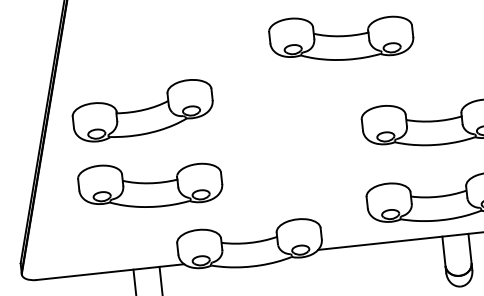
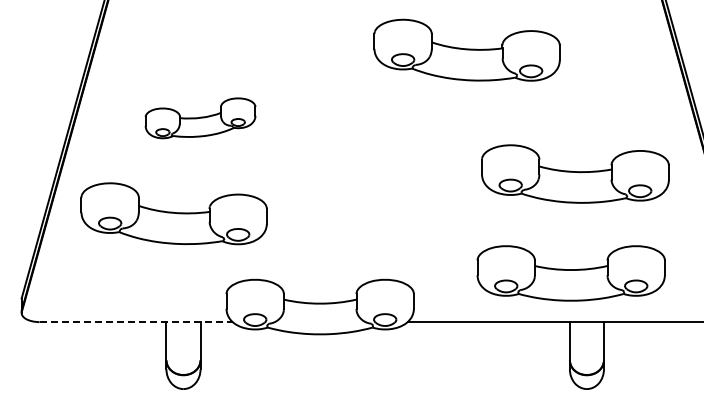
part: (142, 110) -> (200, 118), size x0.6
part: (149, 183) -> (173, 213), moved
line: (110, 272) -> (136, 322), solid -> dashed

